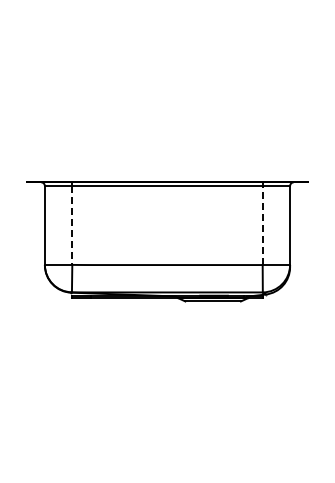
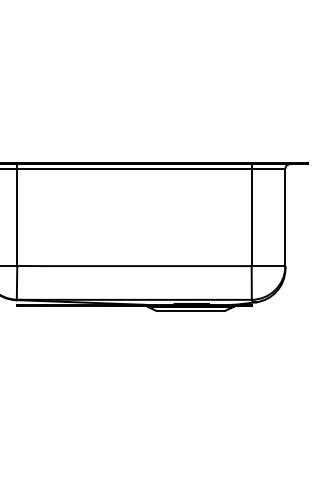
line: (262, 225) -> (251, 217), dashed -> solid
line: (72, 226) -> (17, 218), dashed -> solid

